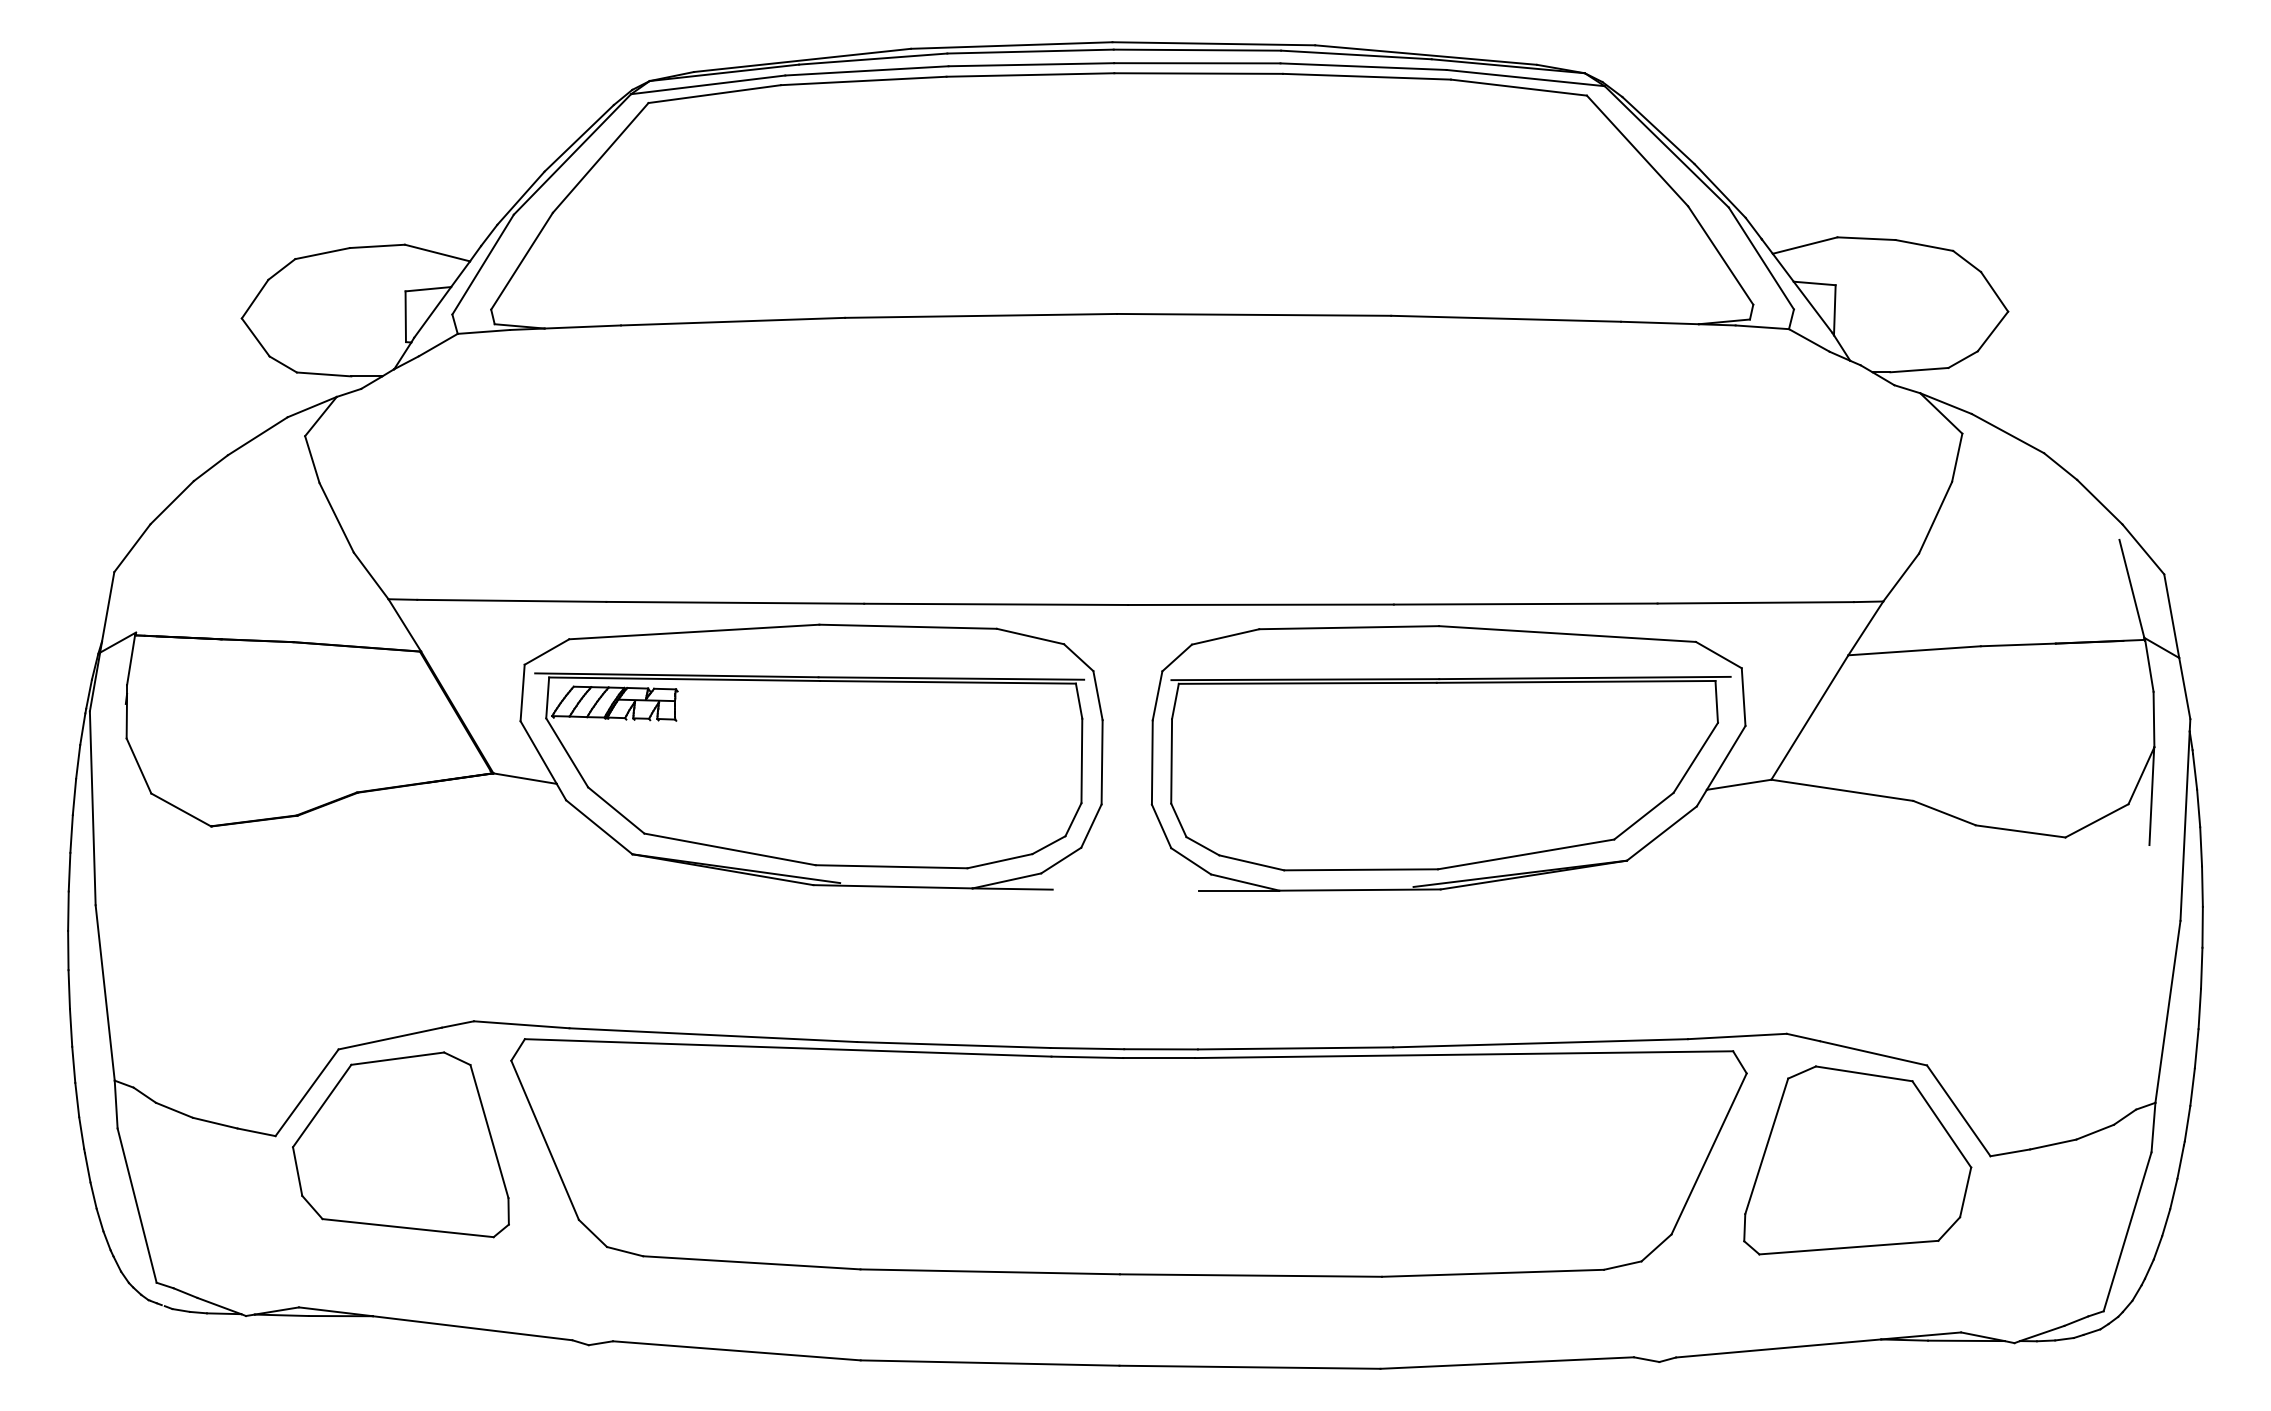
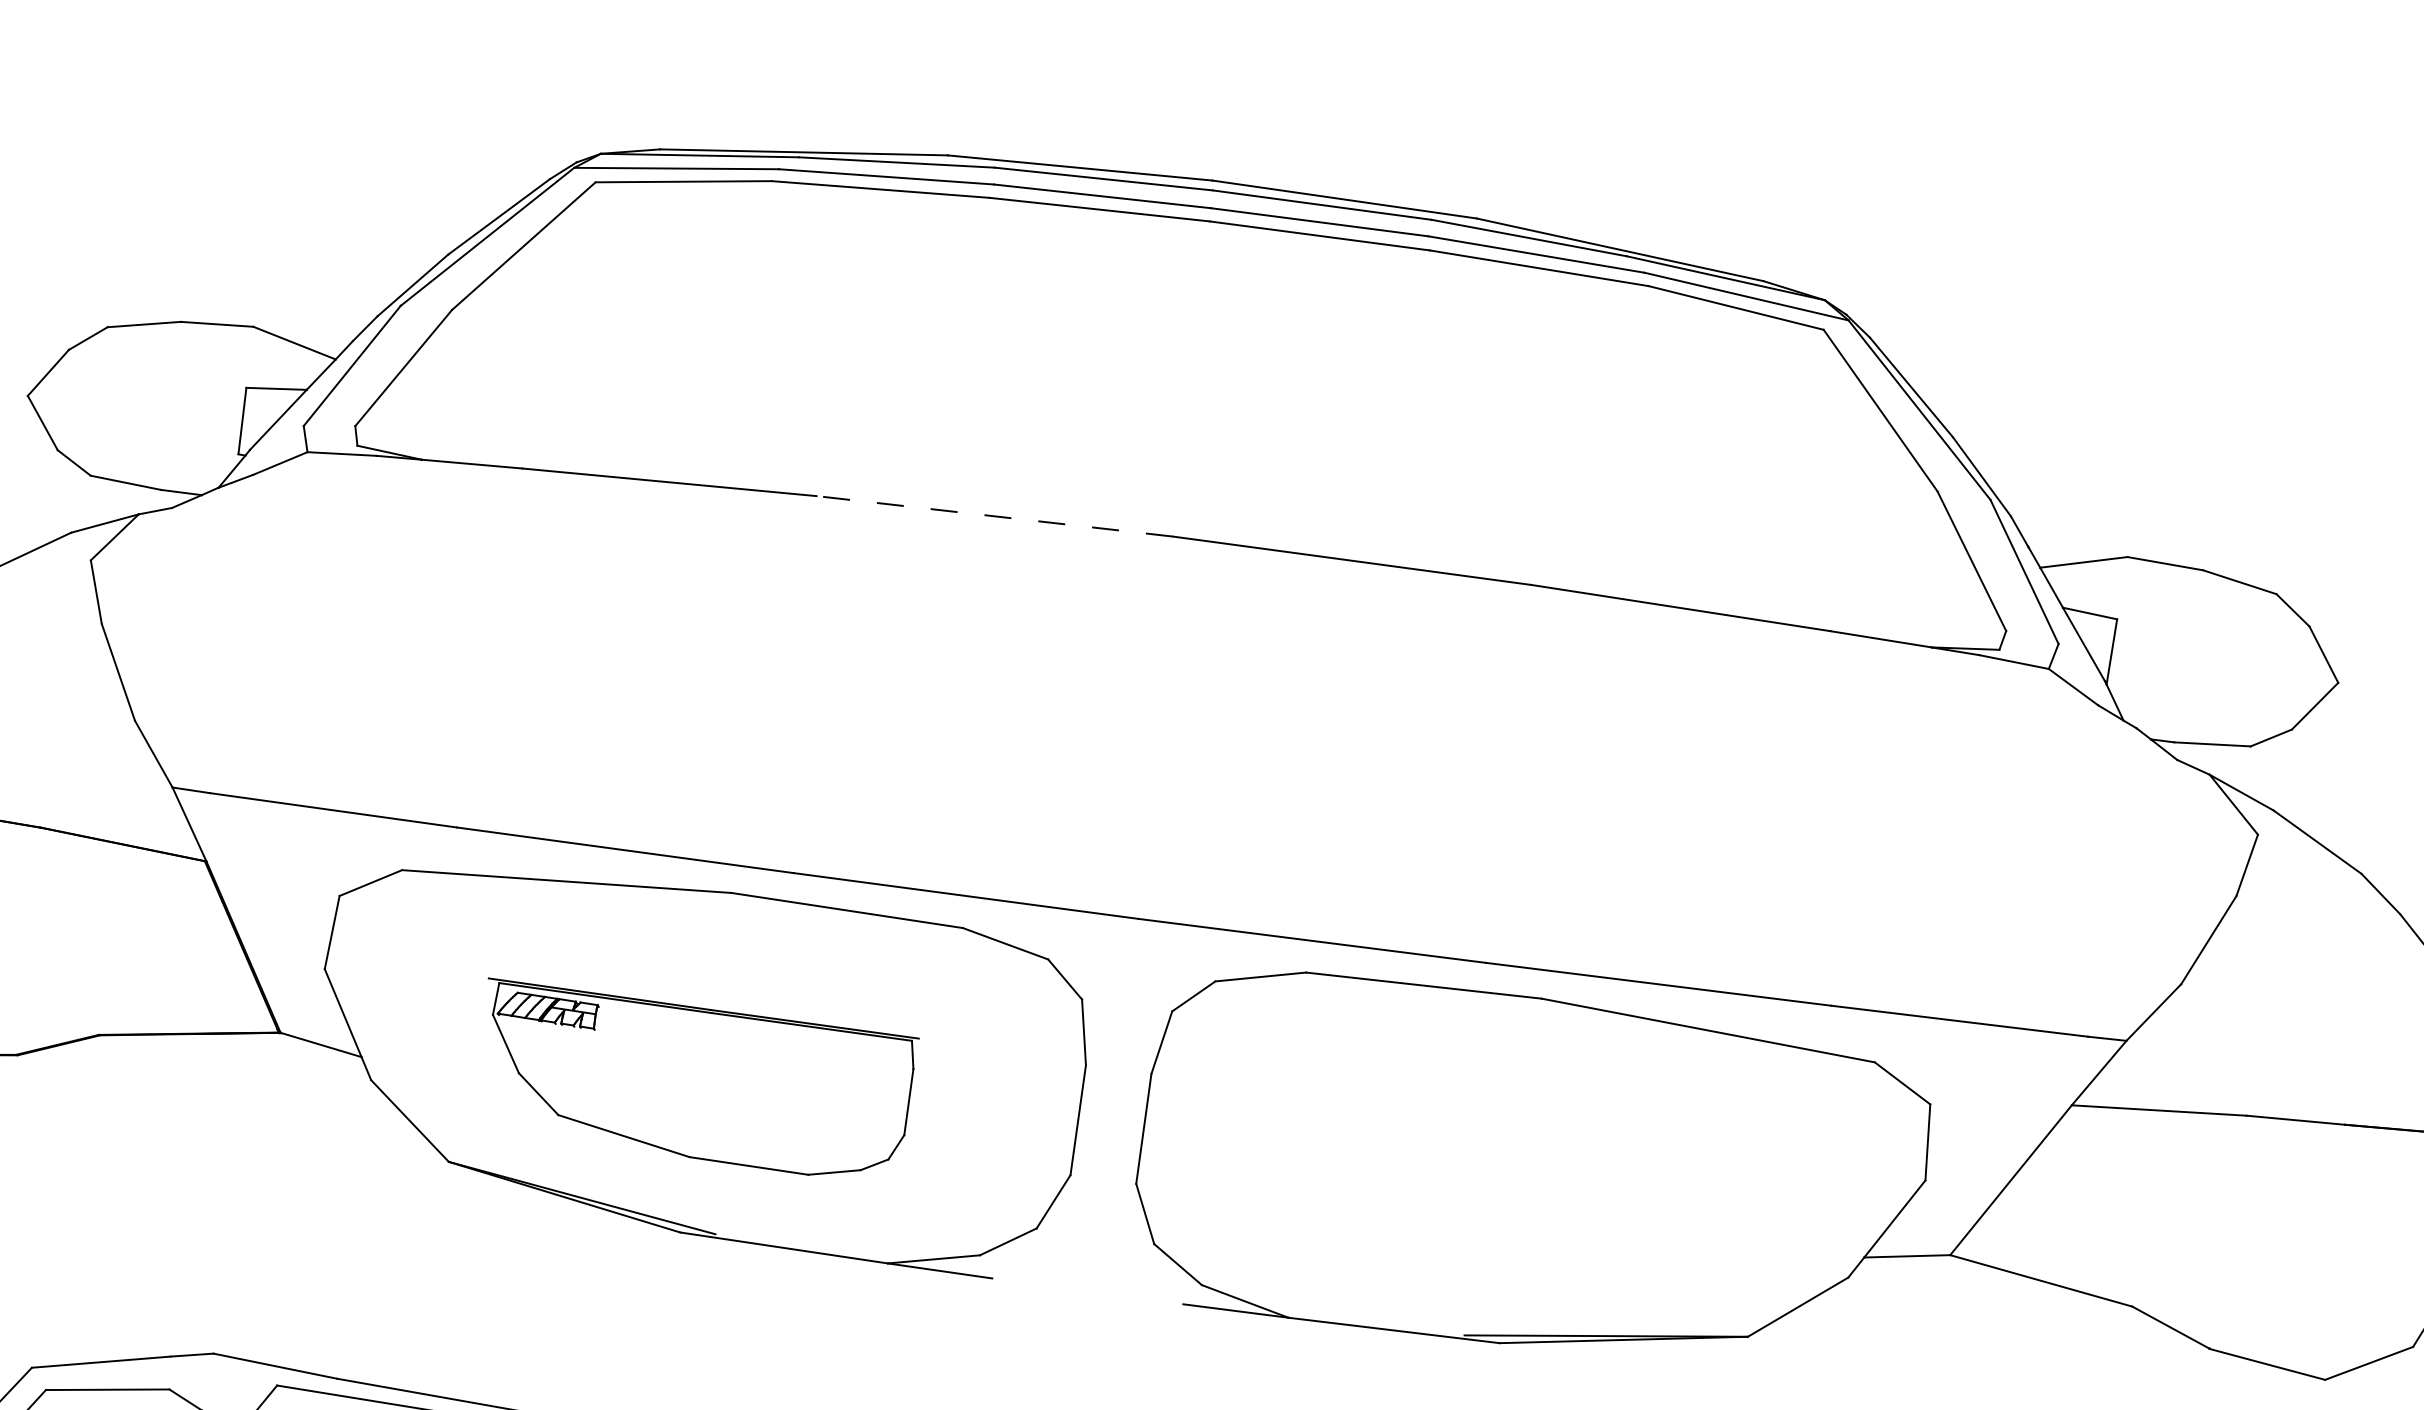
line: (981, 315) -> (995, 515), solid -> dashed
part: (809, 770) -> (694, 1081), size x0.6
part: (1450, 773) -> (1531, 1193), removed

